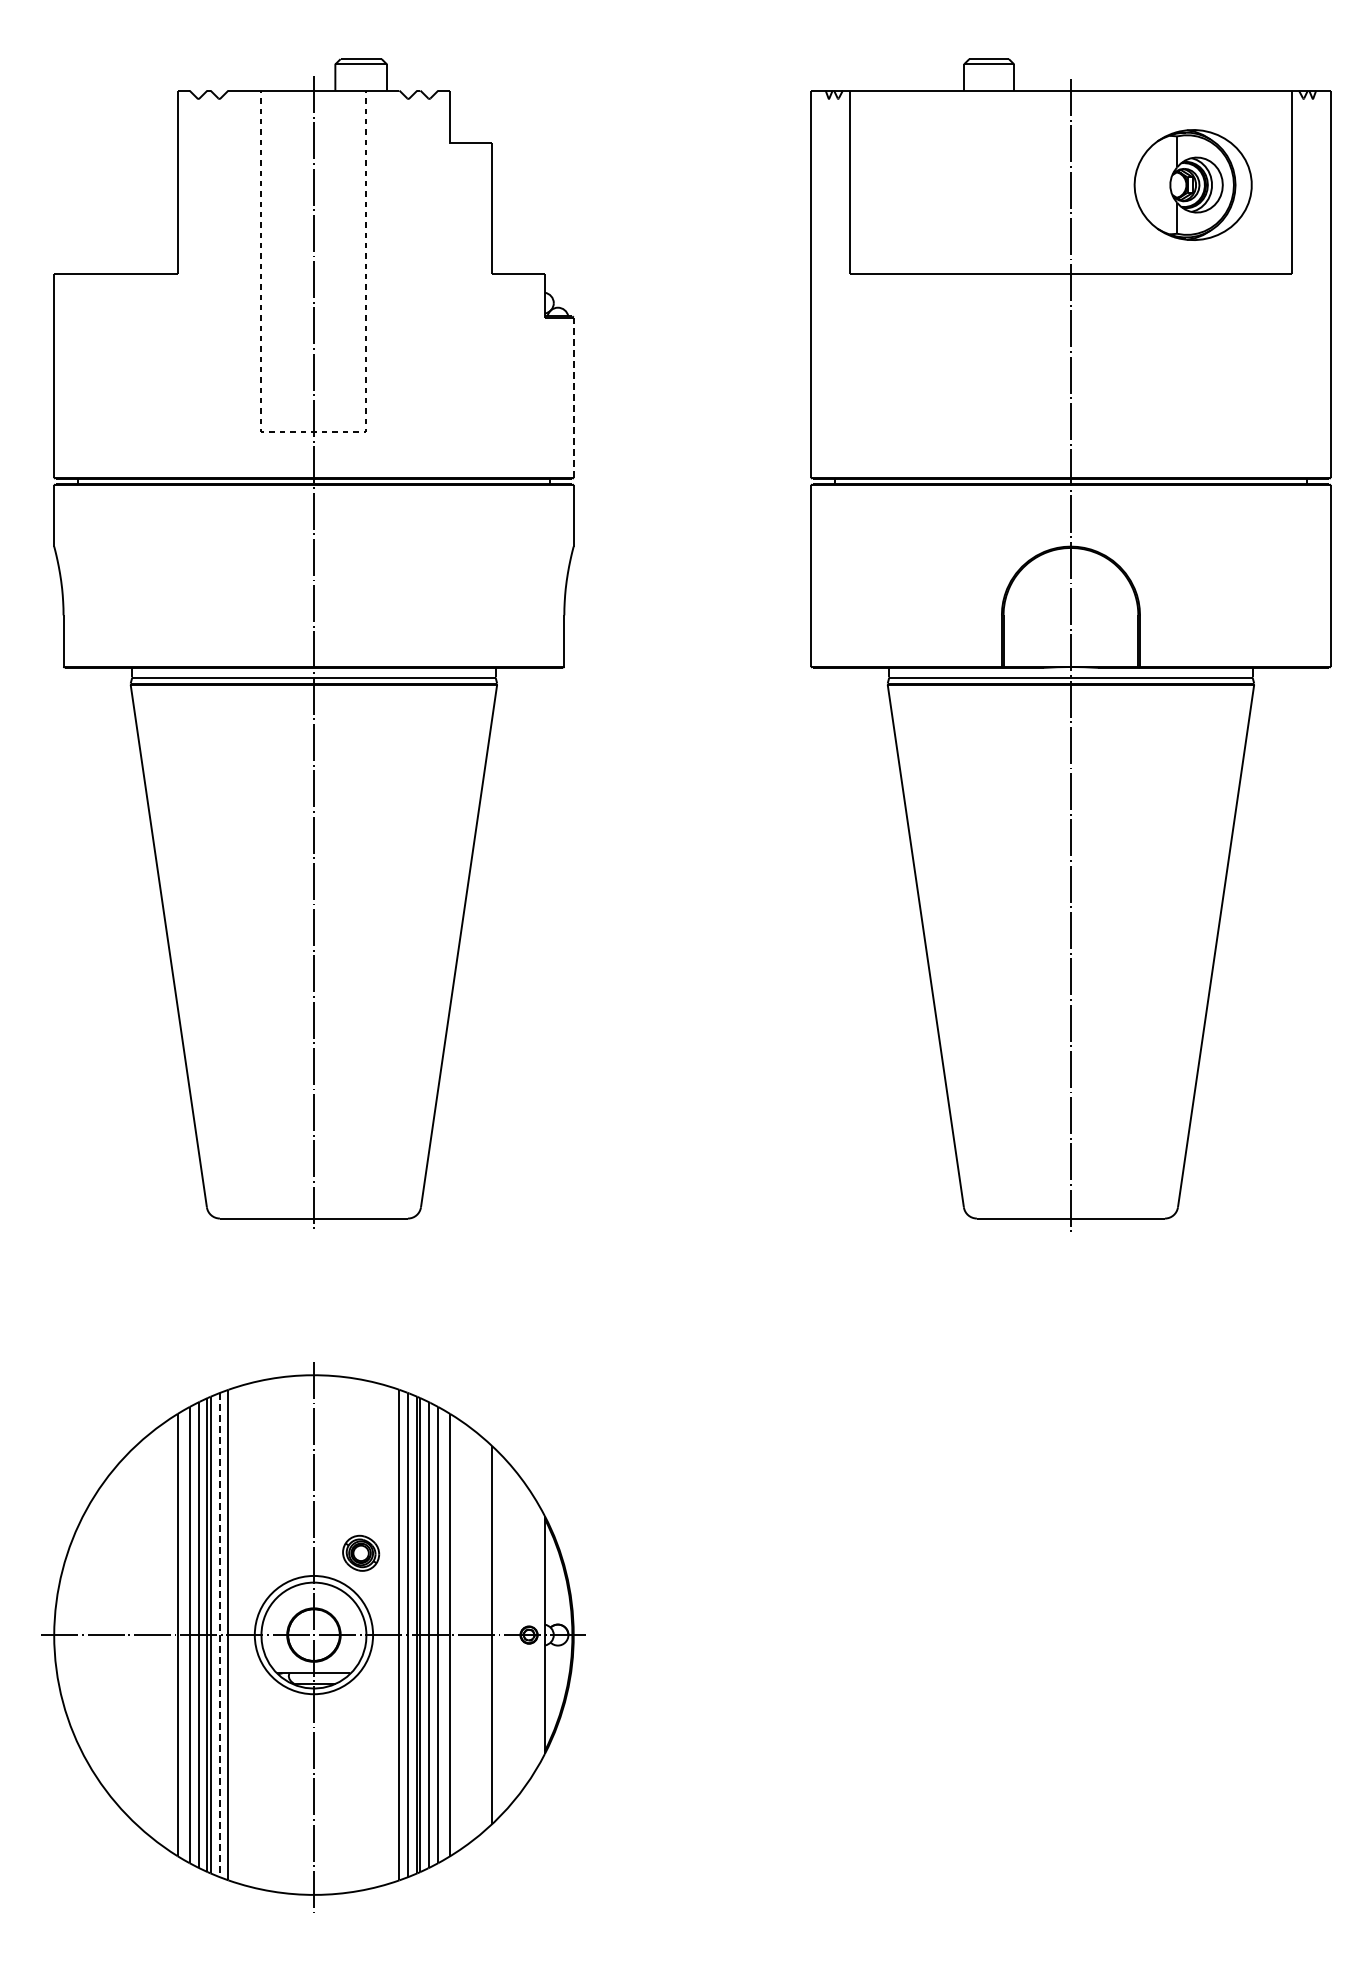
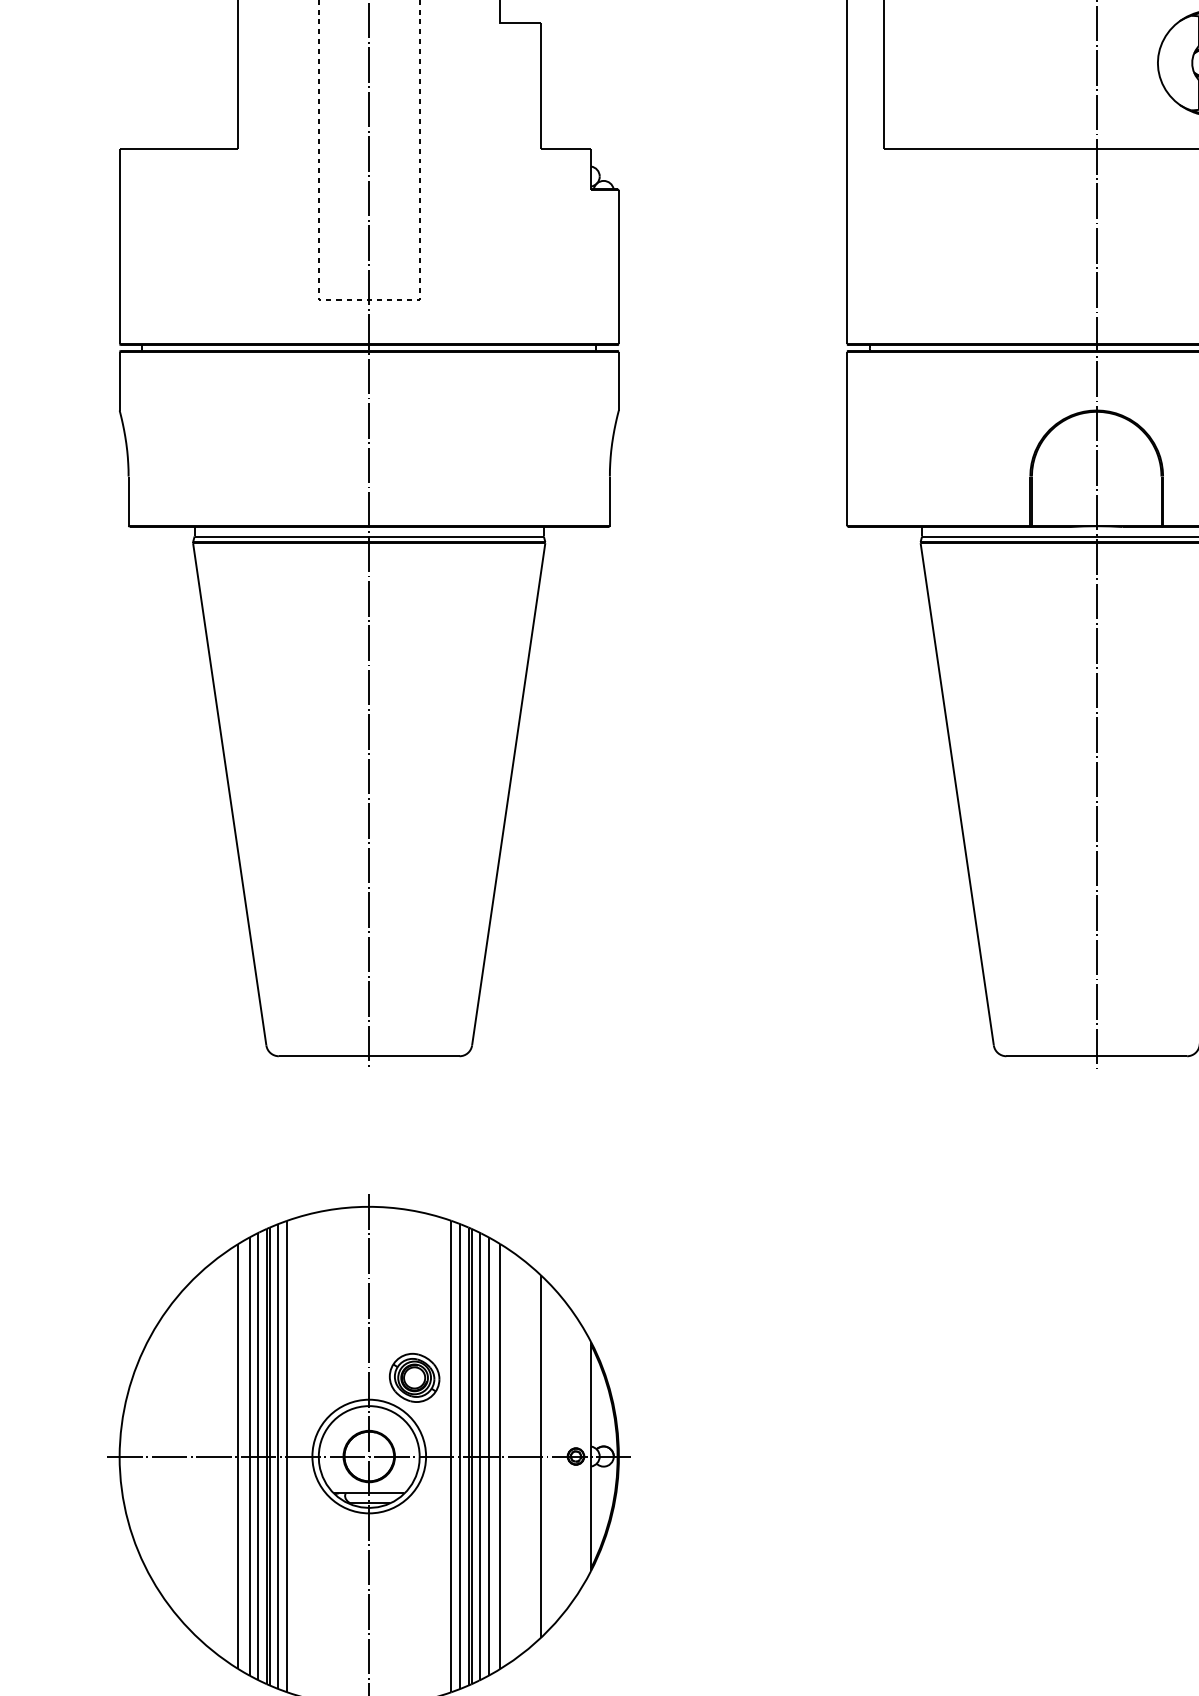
line: (573, 397) -> (618, 267), dashed -> solid
part: (360, 1553) -> (413, 1378), size x1.43
line: (219, 1635) -> (278, 1456), dashed -> solid

